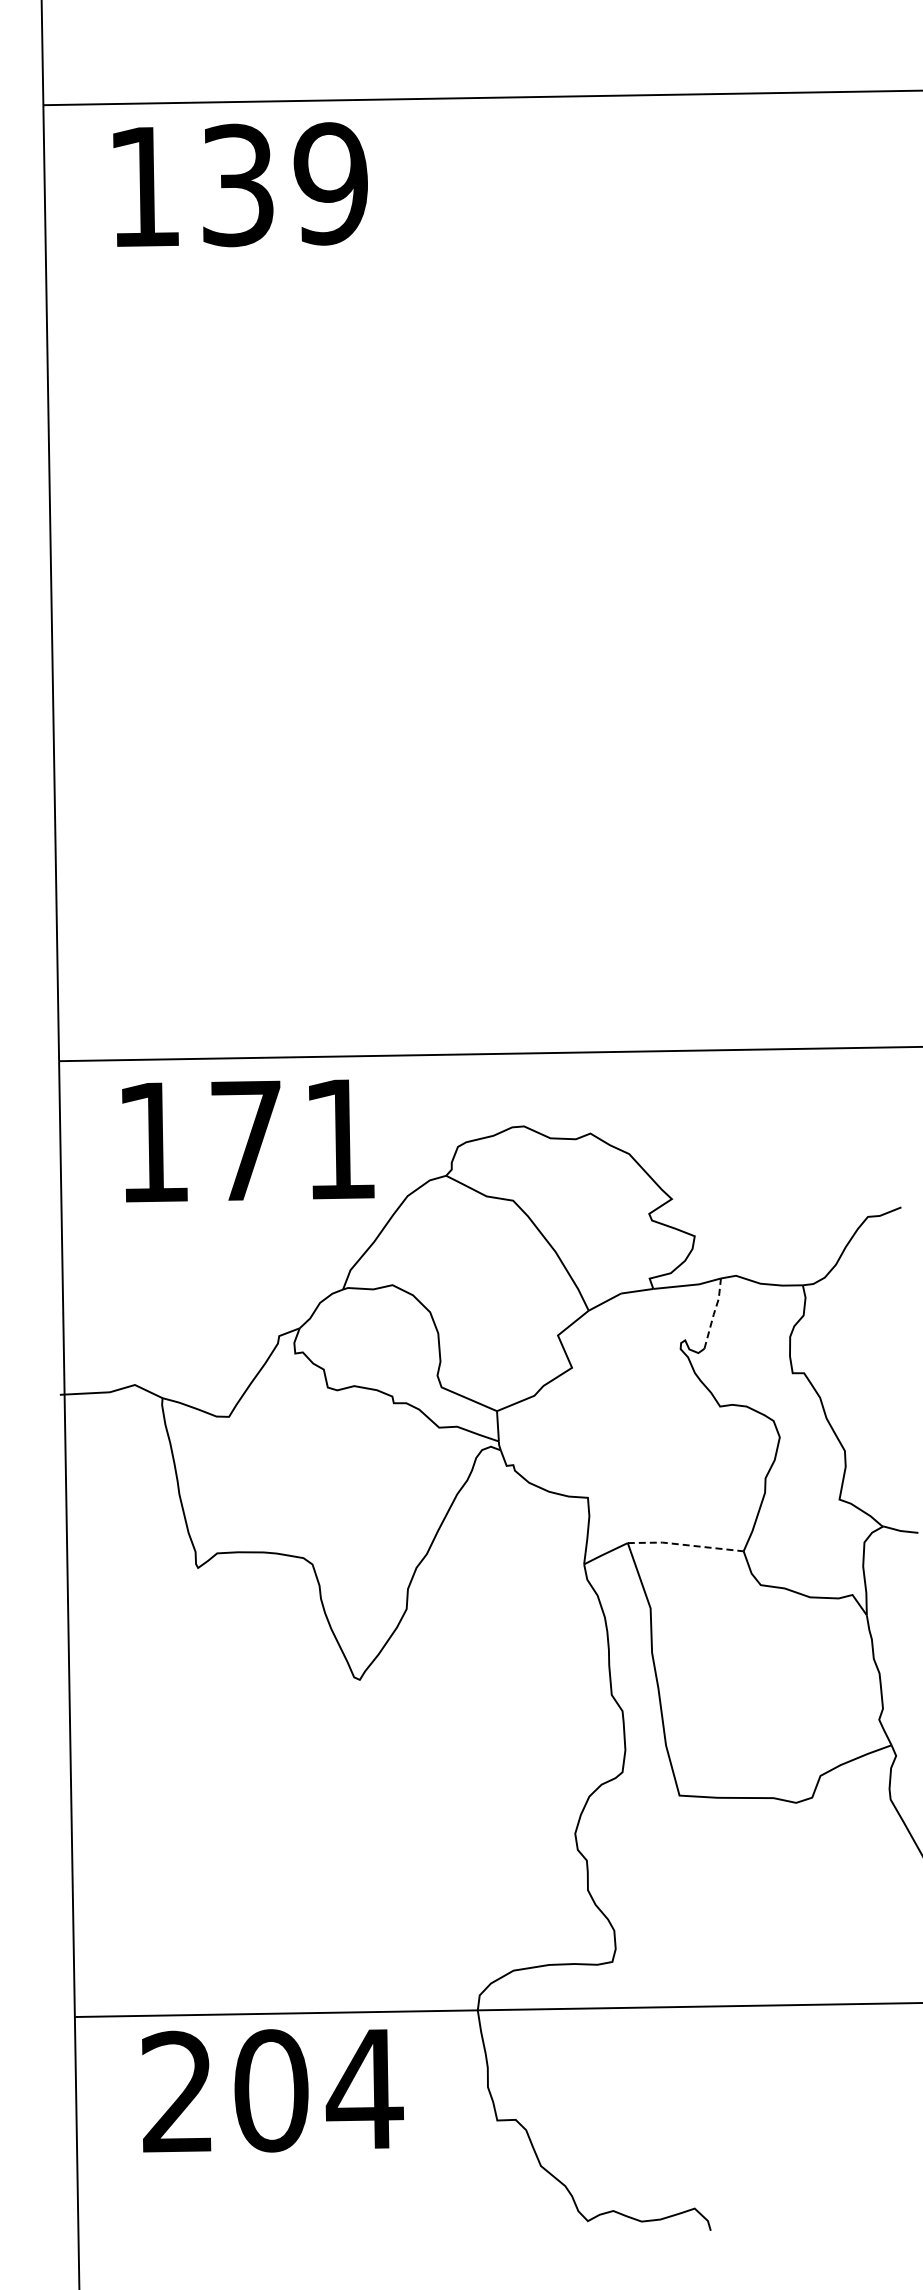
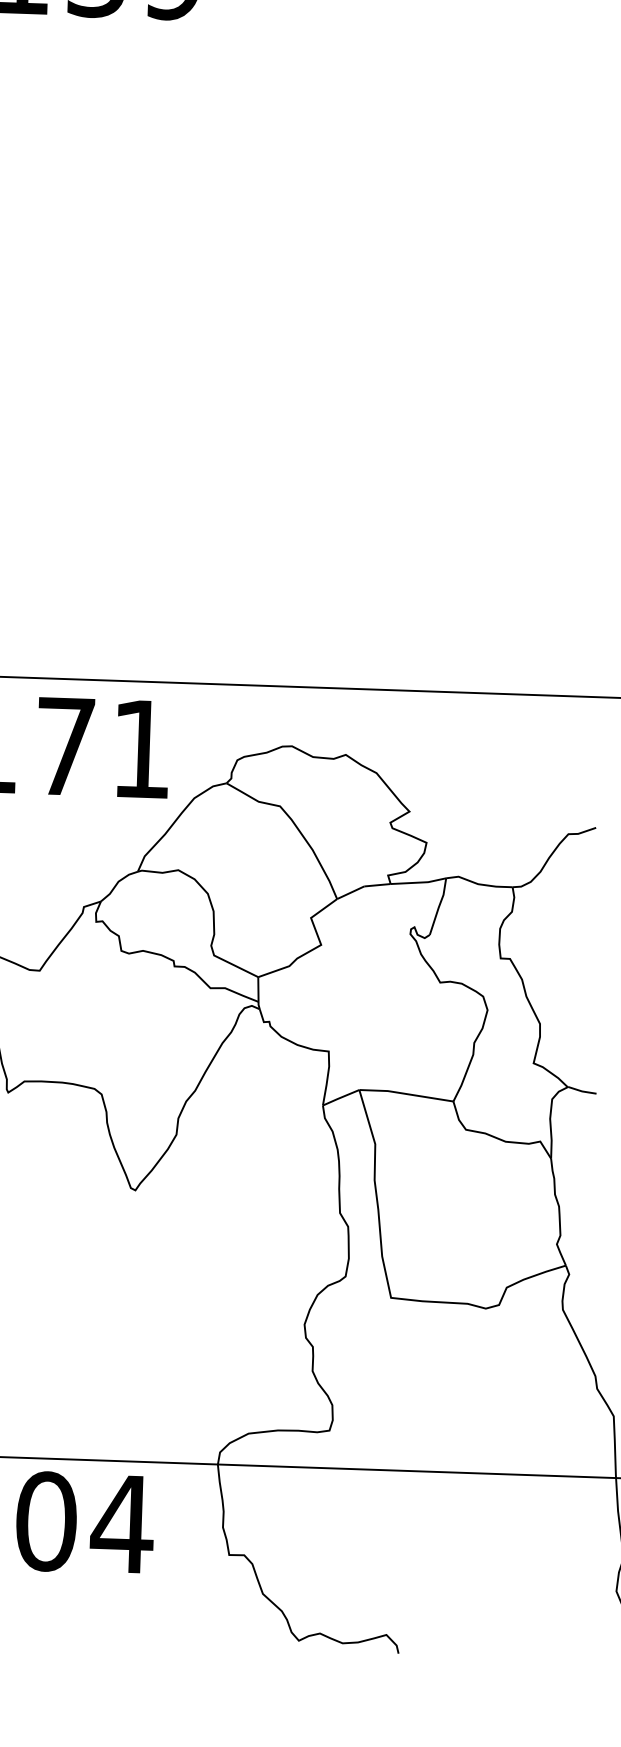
line: (713, 1313) -> (438, 906), dashed -> solid
line: (685, 1545) -> (406, 1094), dashed -> solid

